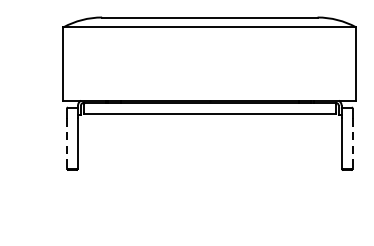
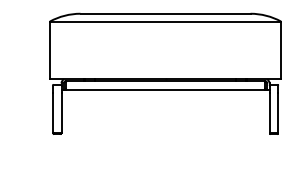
line: (66, 143) -> (52, 113), dashed -> solid
line: (353, 143) -> (278, 113), dashed -> solid

